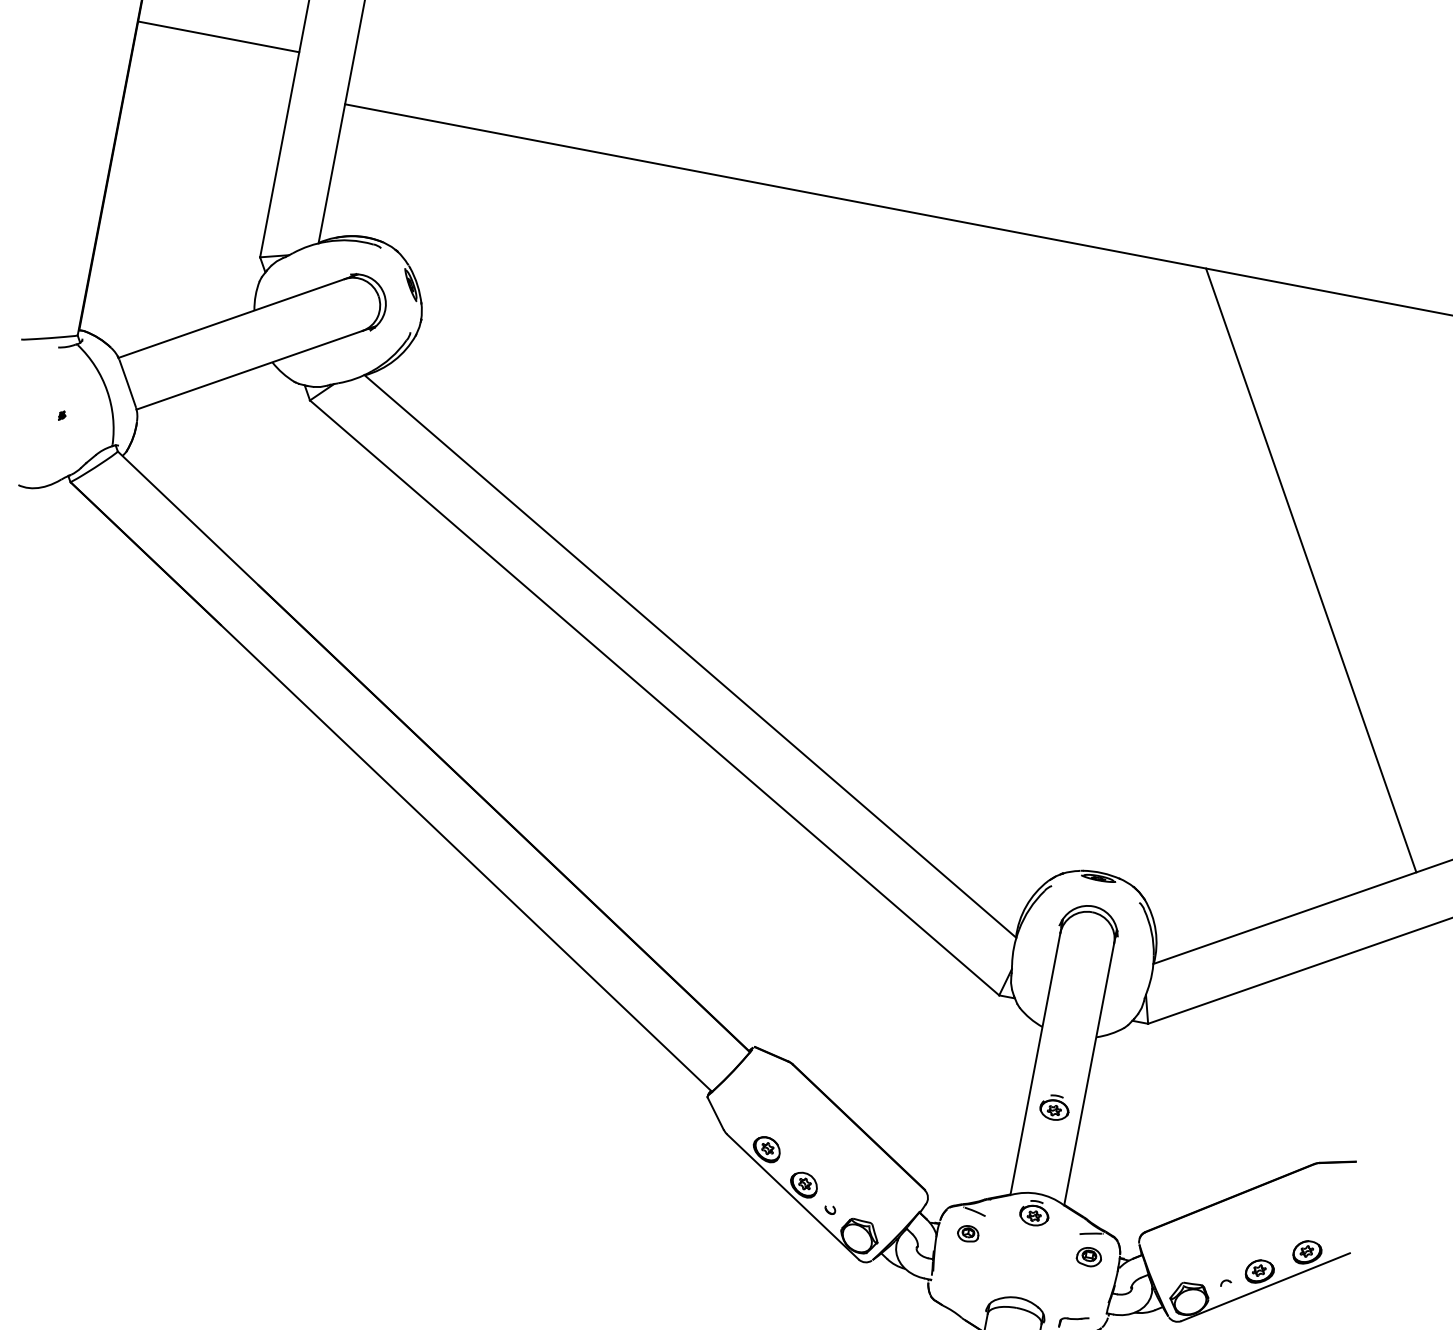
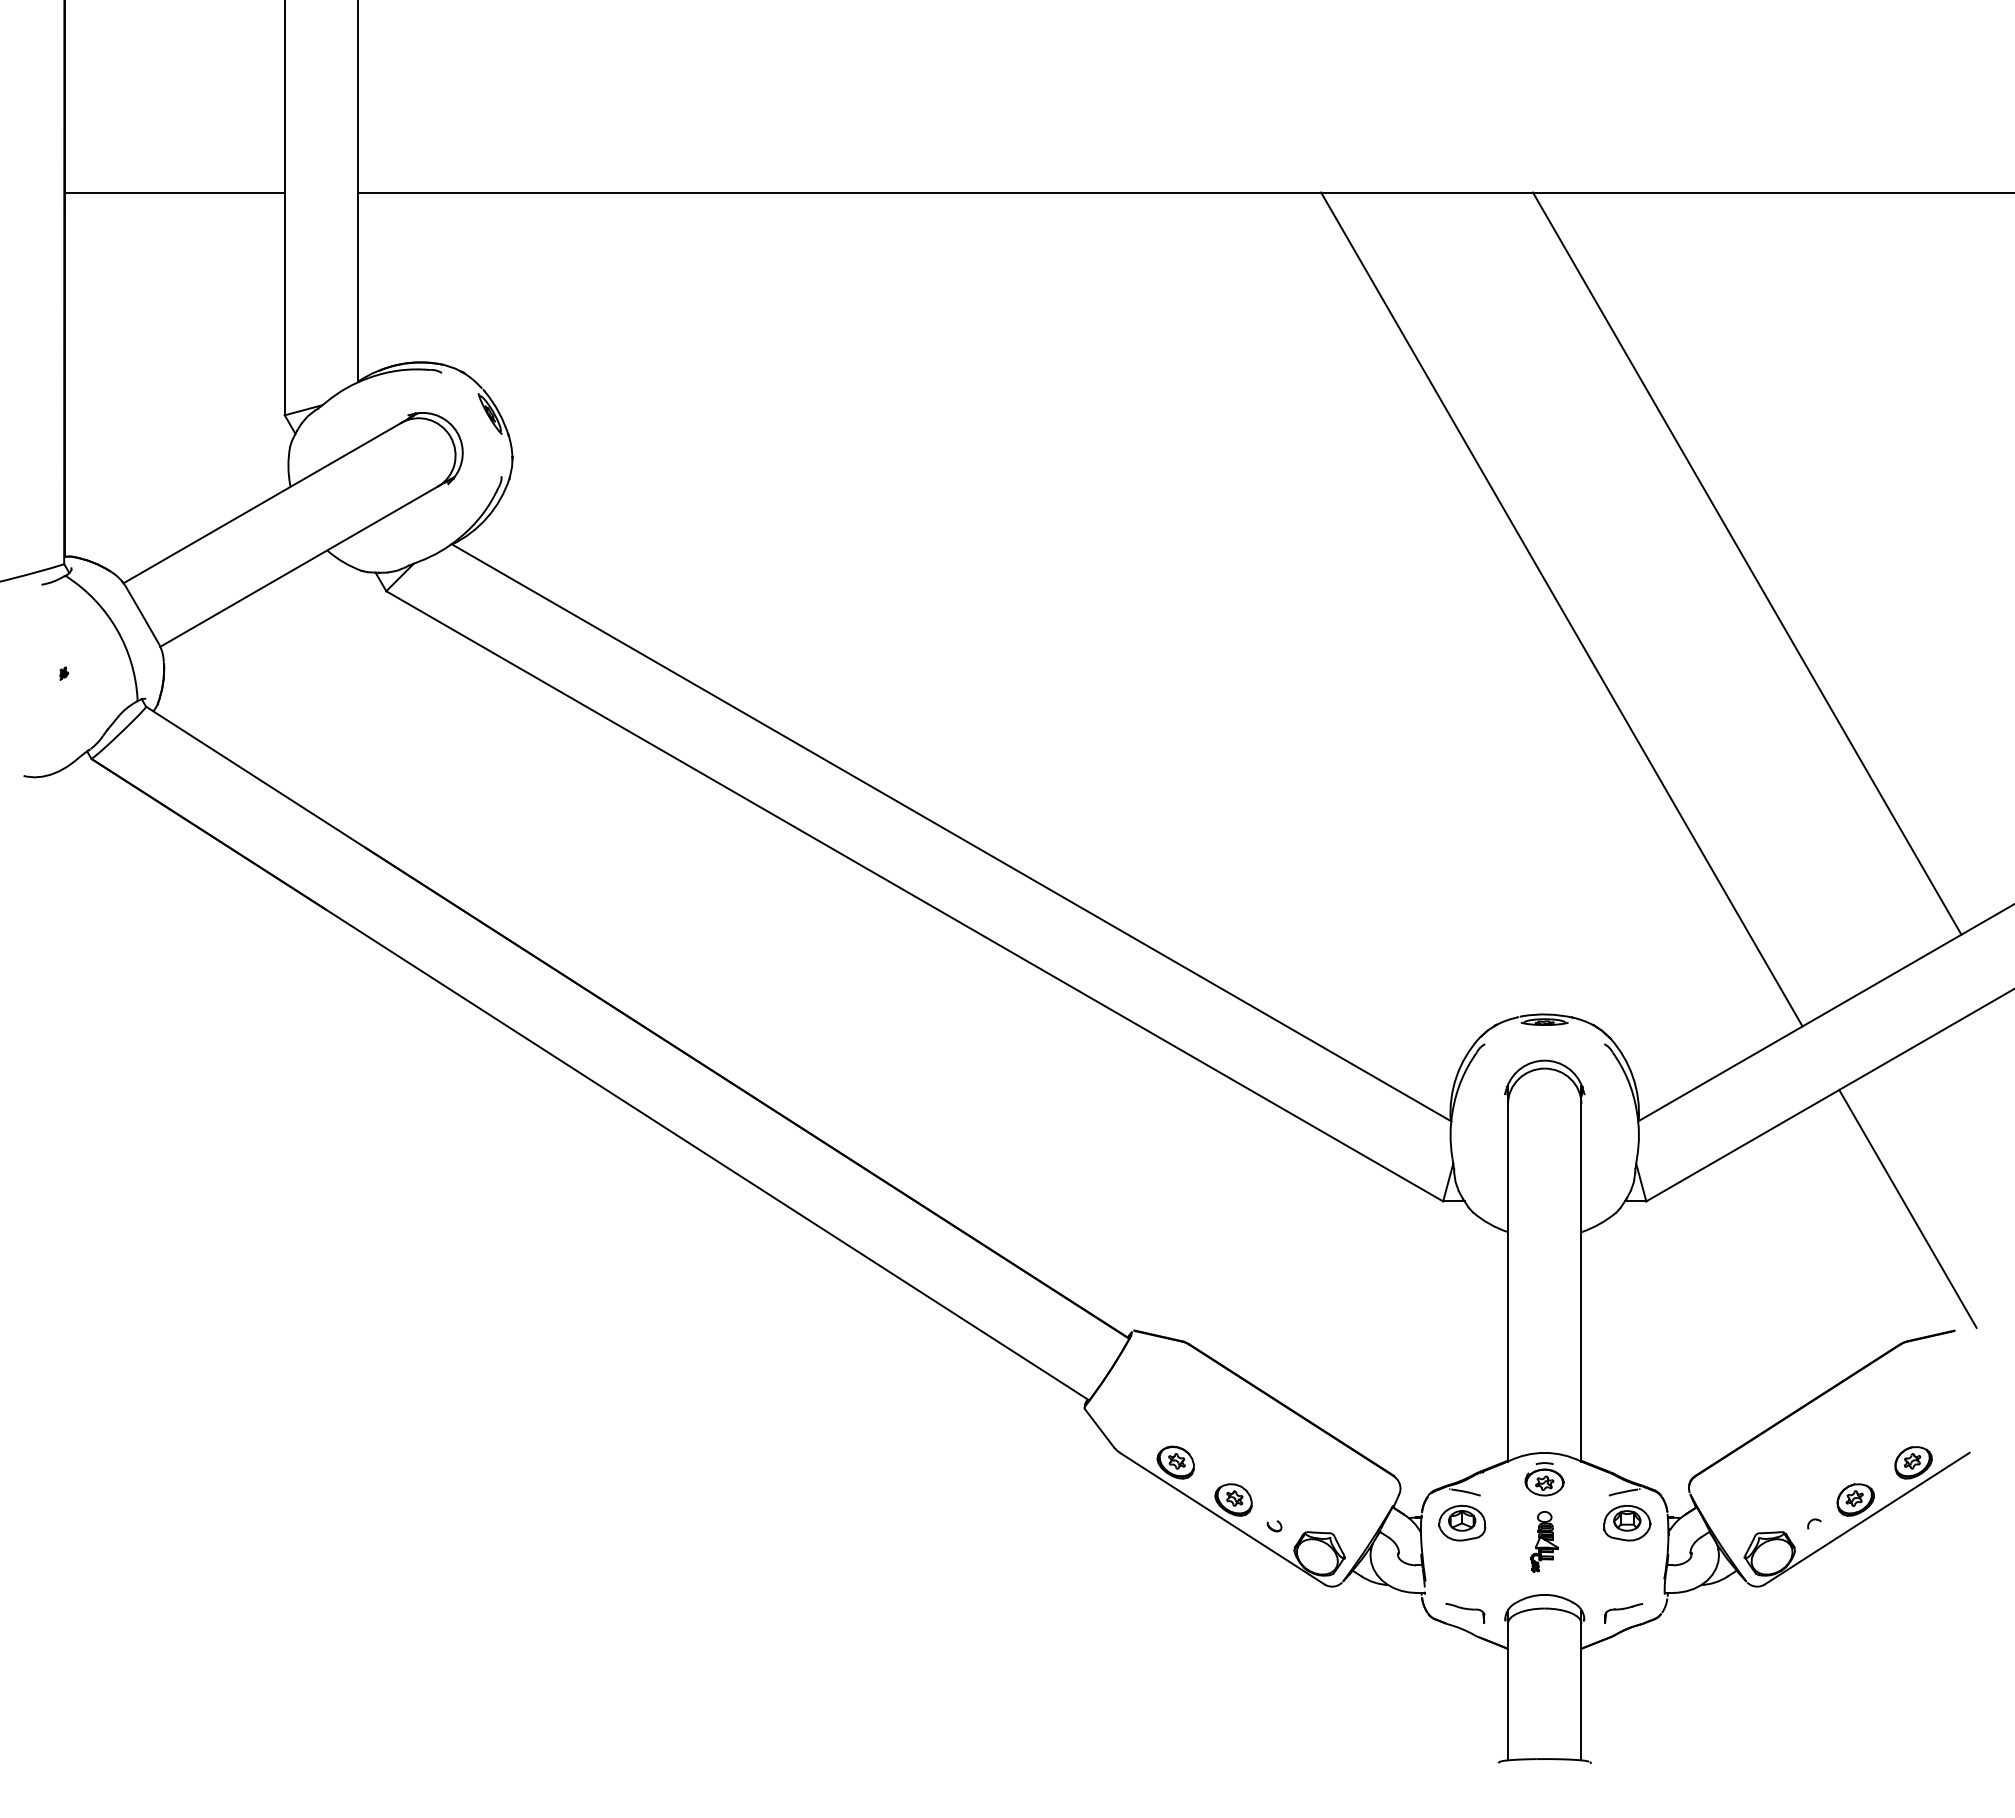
line: (218, 36) -> (174, 192), moved
line: (1168, 578) -> (1561, 609), added
line: (1338, 1065) -> (1907, 1208), added
part: (1054, 1107) -> (1544, 1335), removed
part: (968, 1233) -> (1462, 1522), size x1.67
part: (1089, 1257) -> (1627, 1523), size x1.43
part: (1025, 1258) -> (1544, 1541), added
part: (958, 1299) -> (1465, 1612), added

